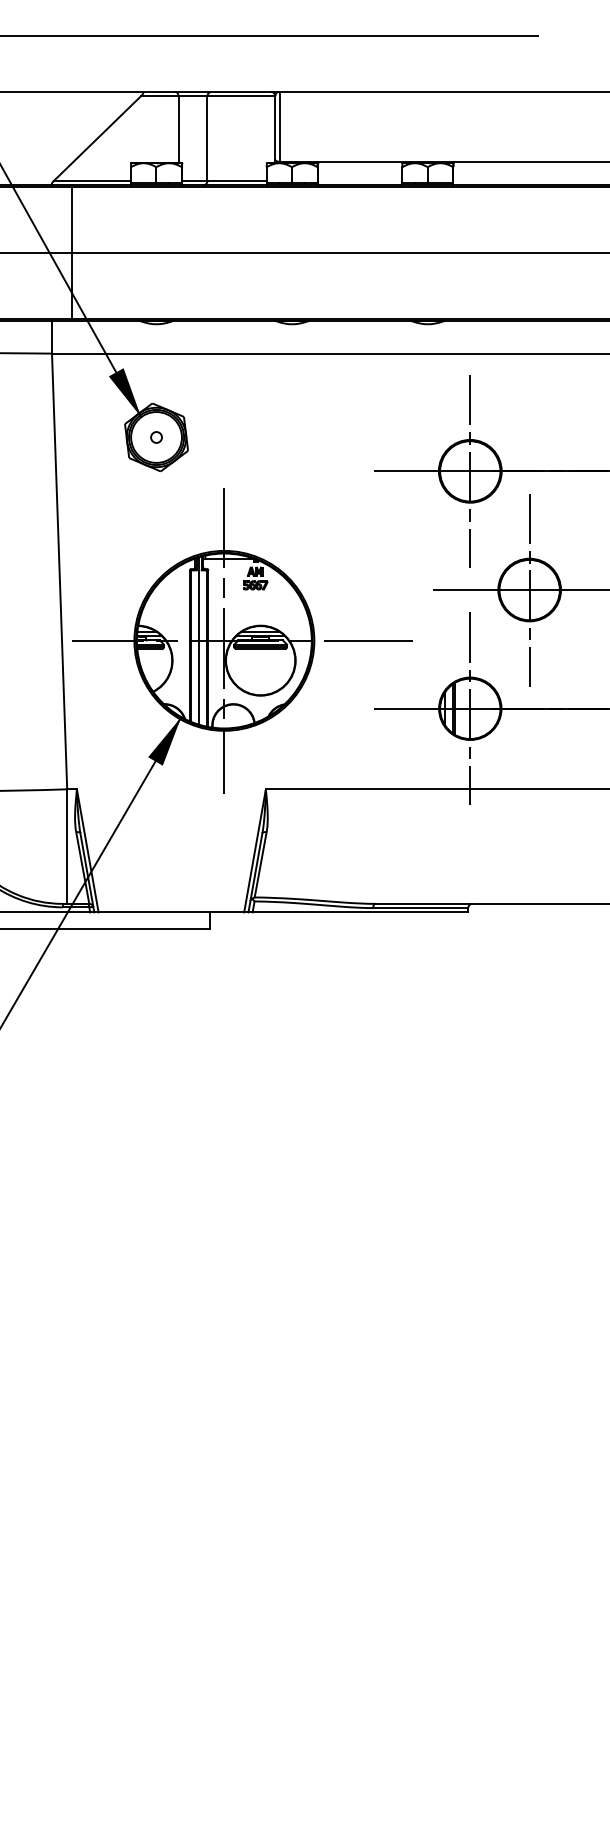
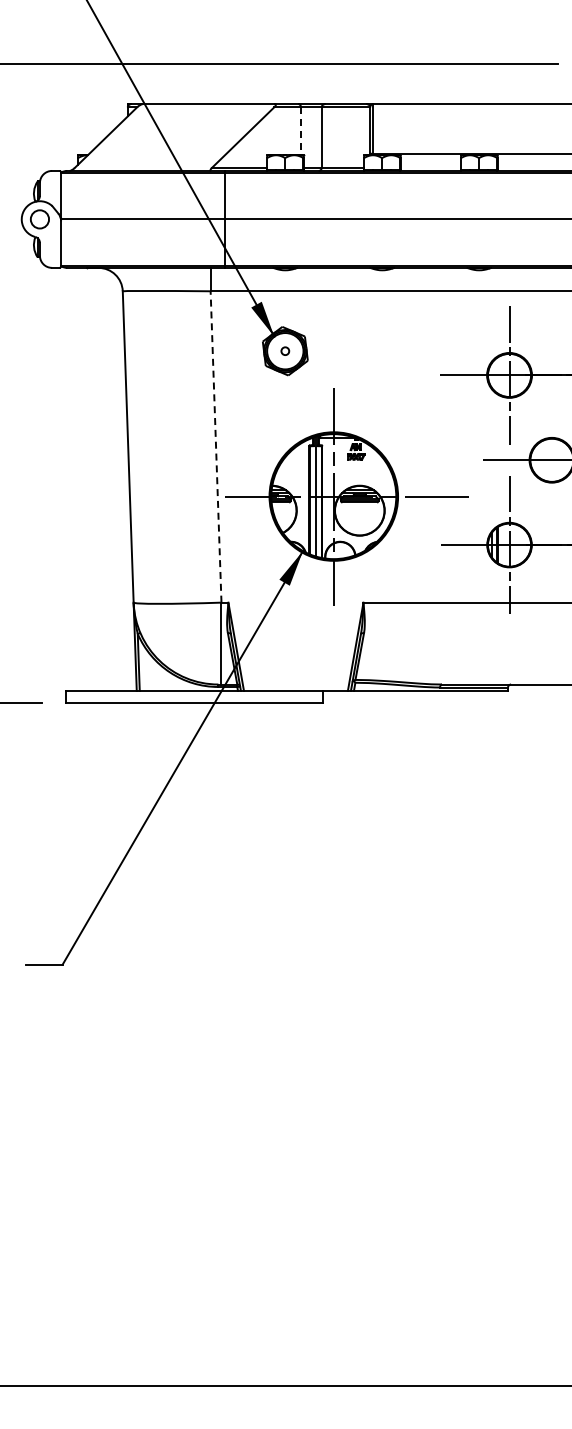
line: (179, 129) -> (301, 131), solid -> dashed
line: (60, 570) -> (216, 446), solid -> dashed
line: (529, 590) -> (551, 460), removed

